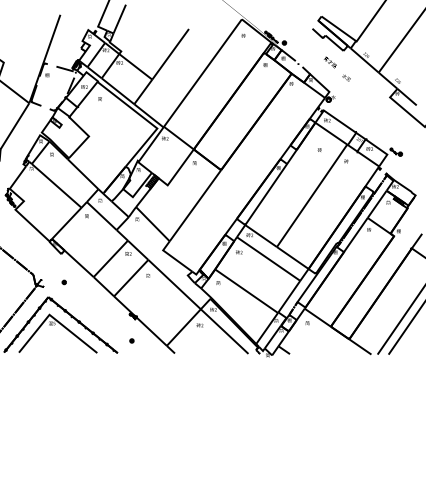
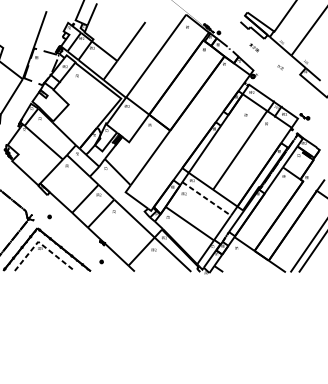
text: (346, 77) -> (280, 67), moved
line: (269, 259) -> (207, 199), solid -> dashed
line: (54, 318) -> (42, 244), solid -> dashed

